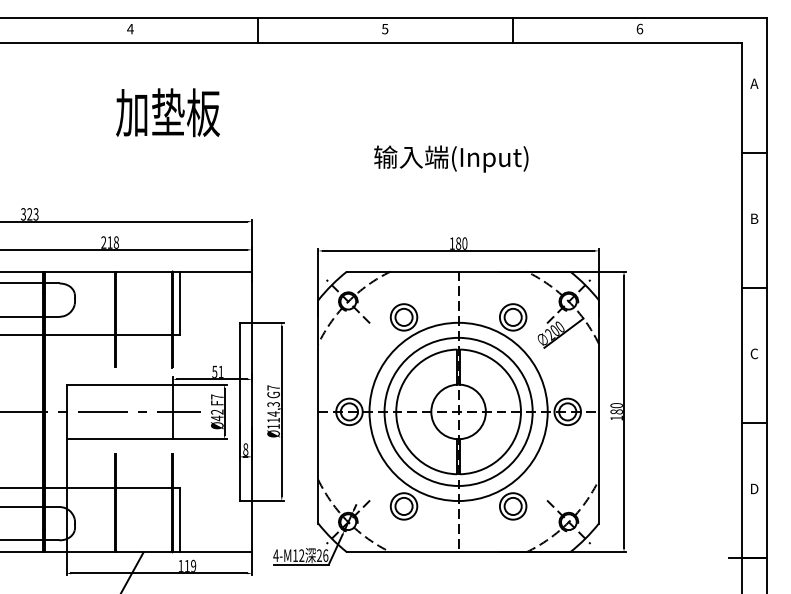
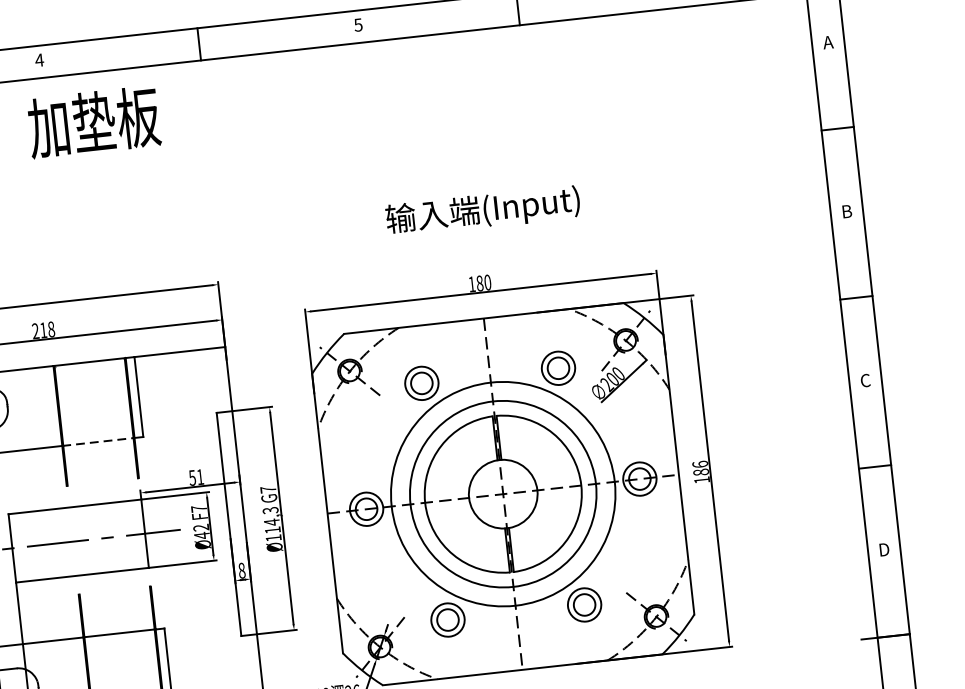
text: (167, 112) -> (93, 122), moved
text: (451, 158) -> (483, 210), moved
line: (143, 335) -> (98, 442), solid -> dashed
text: (616, 405) -> (700, 464), 180 -> 186

